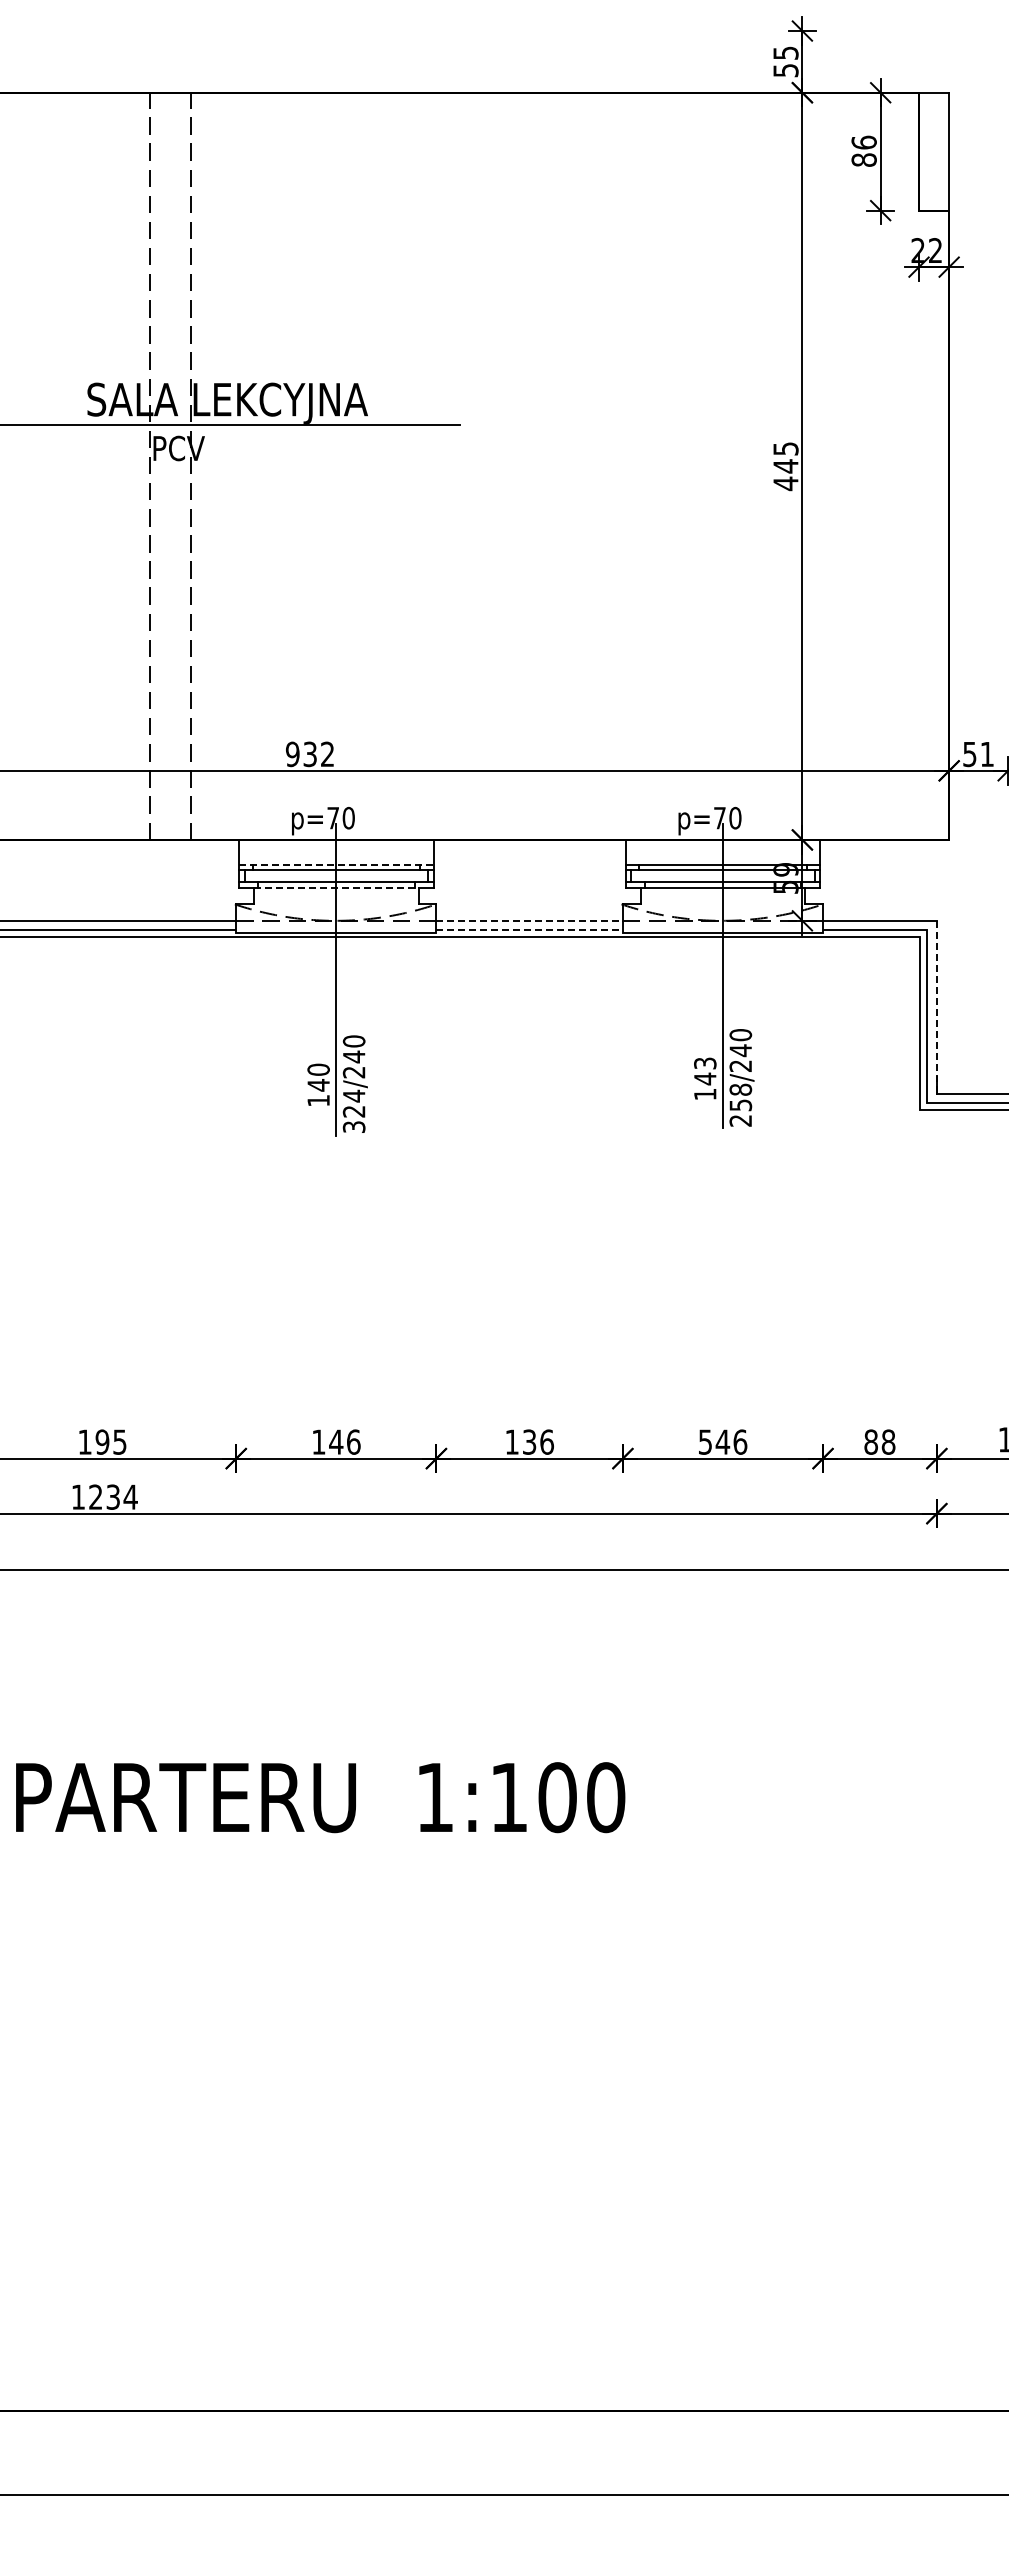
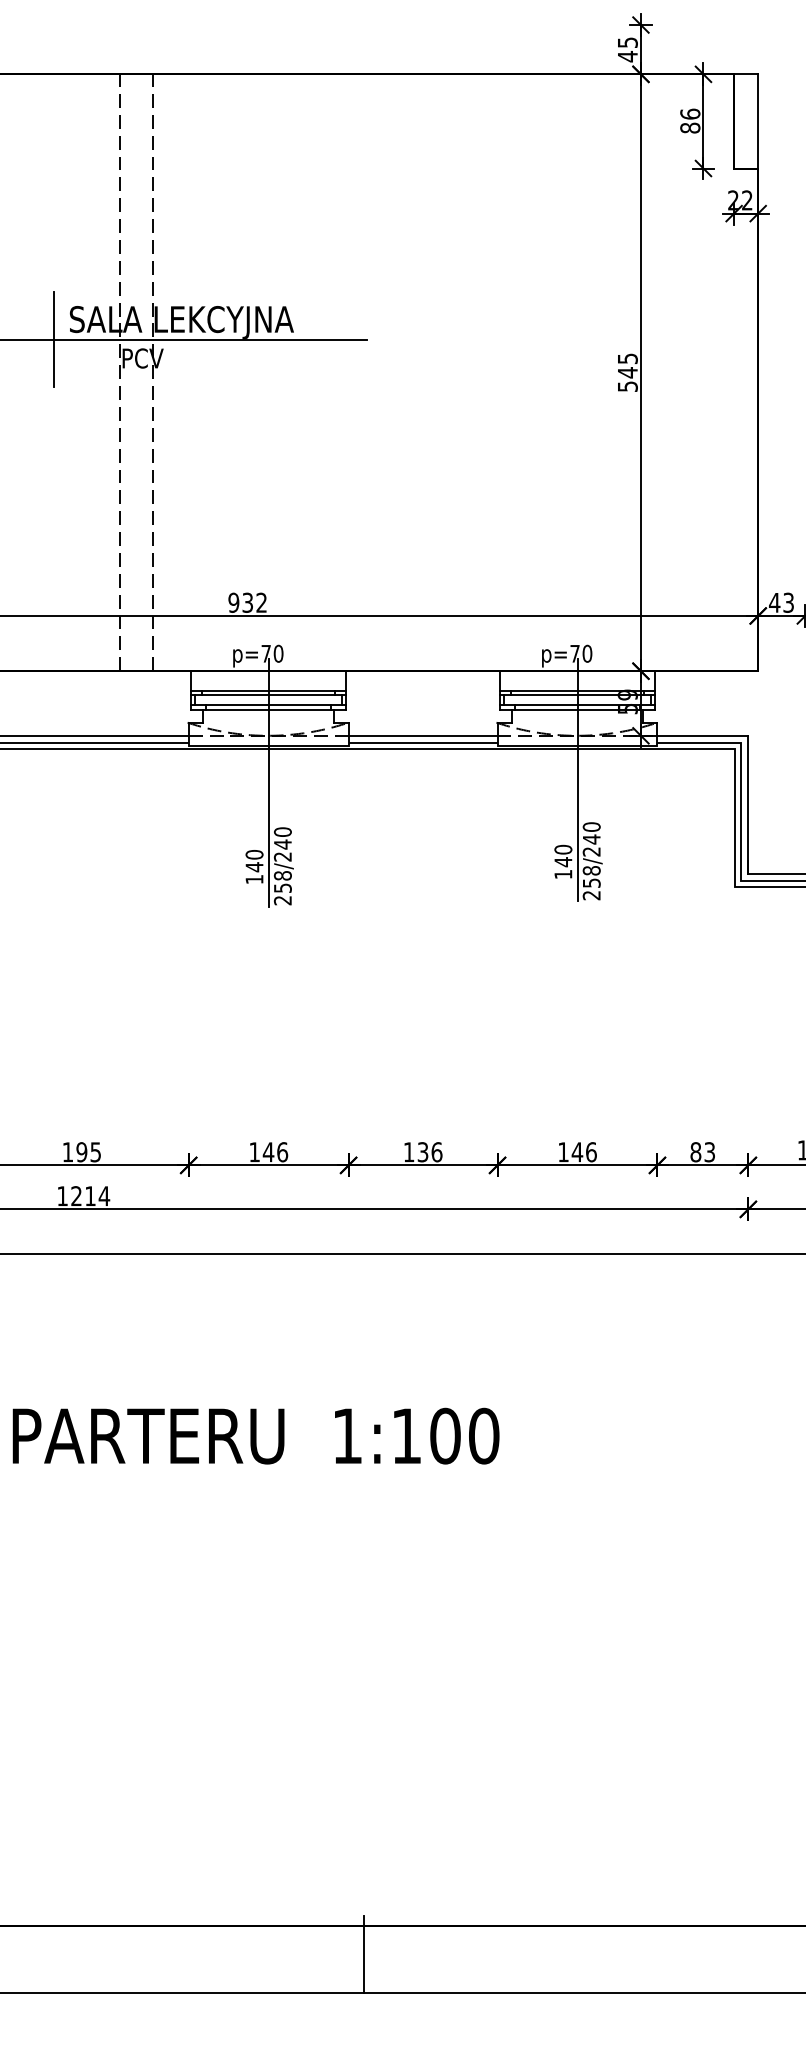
text: (785, 70) -> (627, 56), 55 -> 45
line: (67, 424) -> (53, 339), added
text: (785, 483) -> (627, 386), 445 -> 545
text: (977, 754) -> (780, 602), 51 -> 43
line: (336, 864) -> (268, 690), dashed -> solid
line: (336, 887) -> (268, 709), dashed -> solid
line: (530, 920) -> (423, 735), dashed -> solid
line: (530, 930) -> (423, 743), dashed -> solid
line: (936, 1007) -> (748, 805), dashed -> solid
text: (705, 1063) -> (563, 849), 143 -> 140
text: (353, 1110) -> (282, 887), 324/240 -> 258/240
text: (705, 1441) -> (563, 1151), 546 -> 146
text: (888, 1441) -> (709, 1151), 88 -> 83
text: (112, 1496) -> (89, 1195), 1234 -> 1214
line: (455, 2446) -> (363, 1954), added

